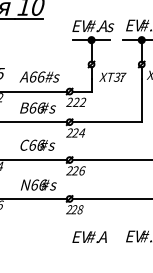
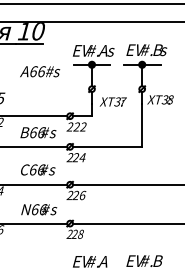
text: (40, 76) -> (40, 71), moved

